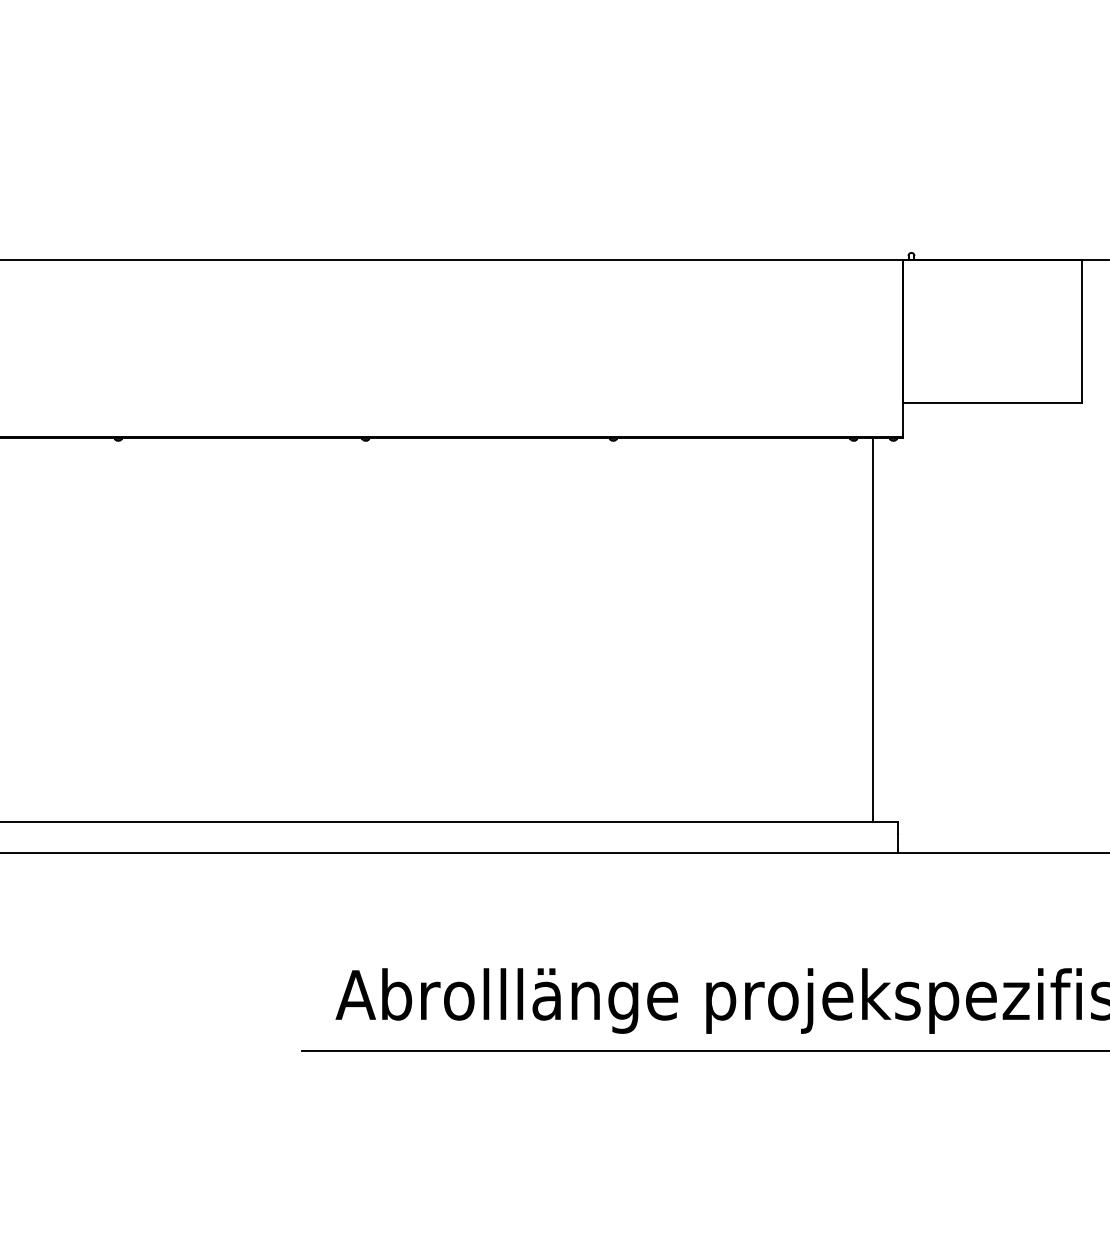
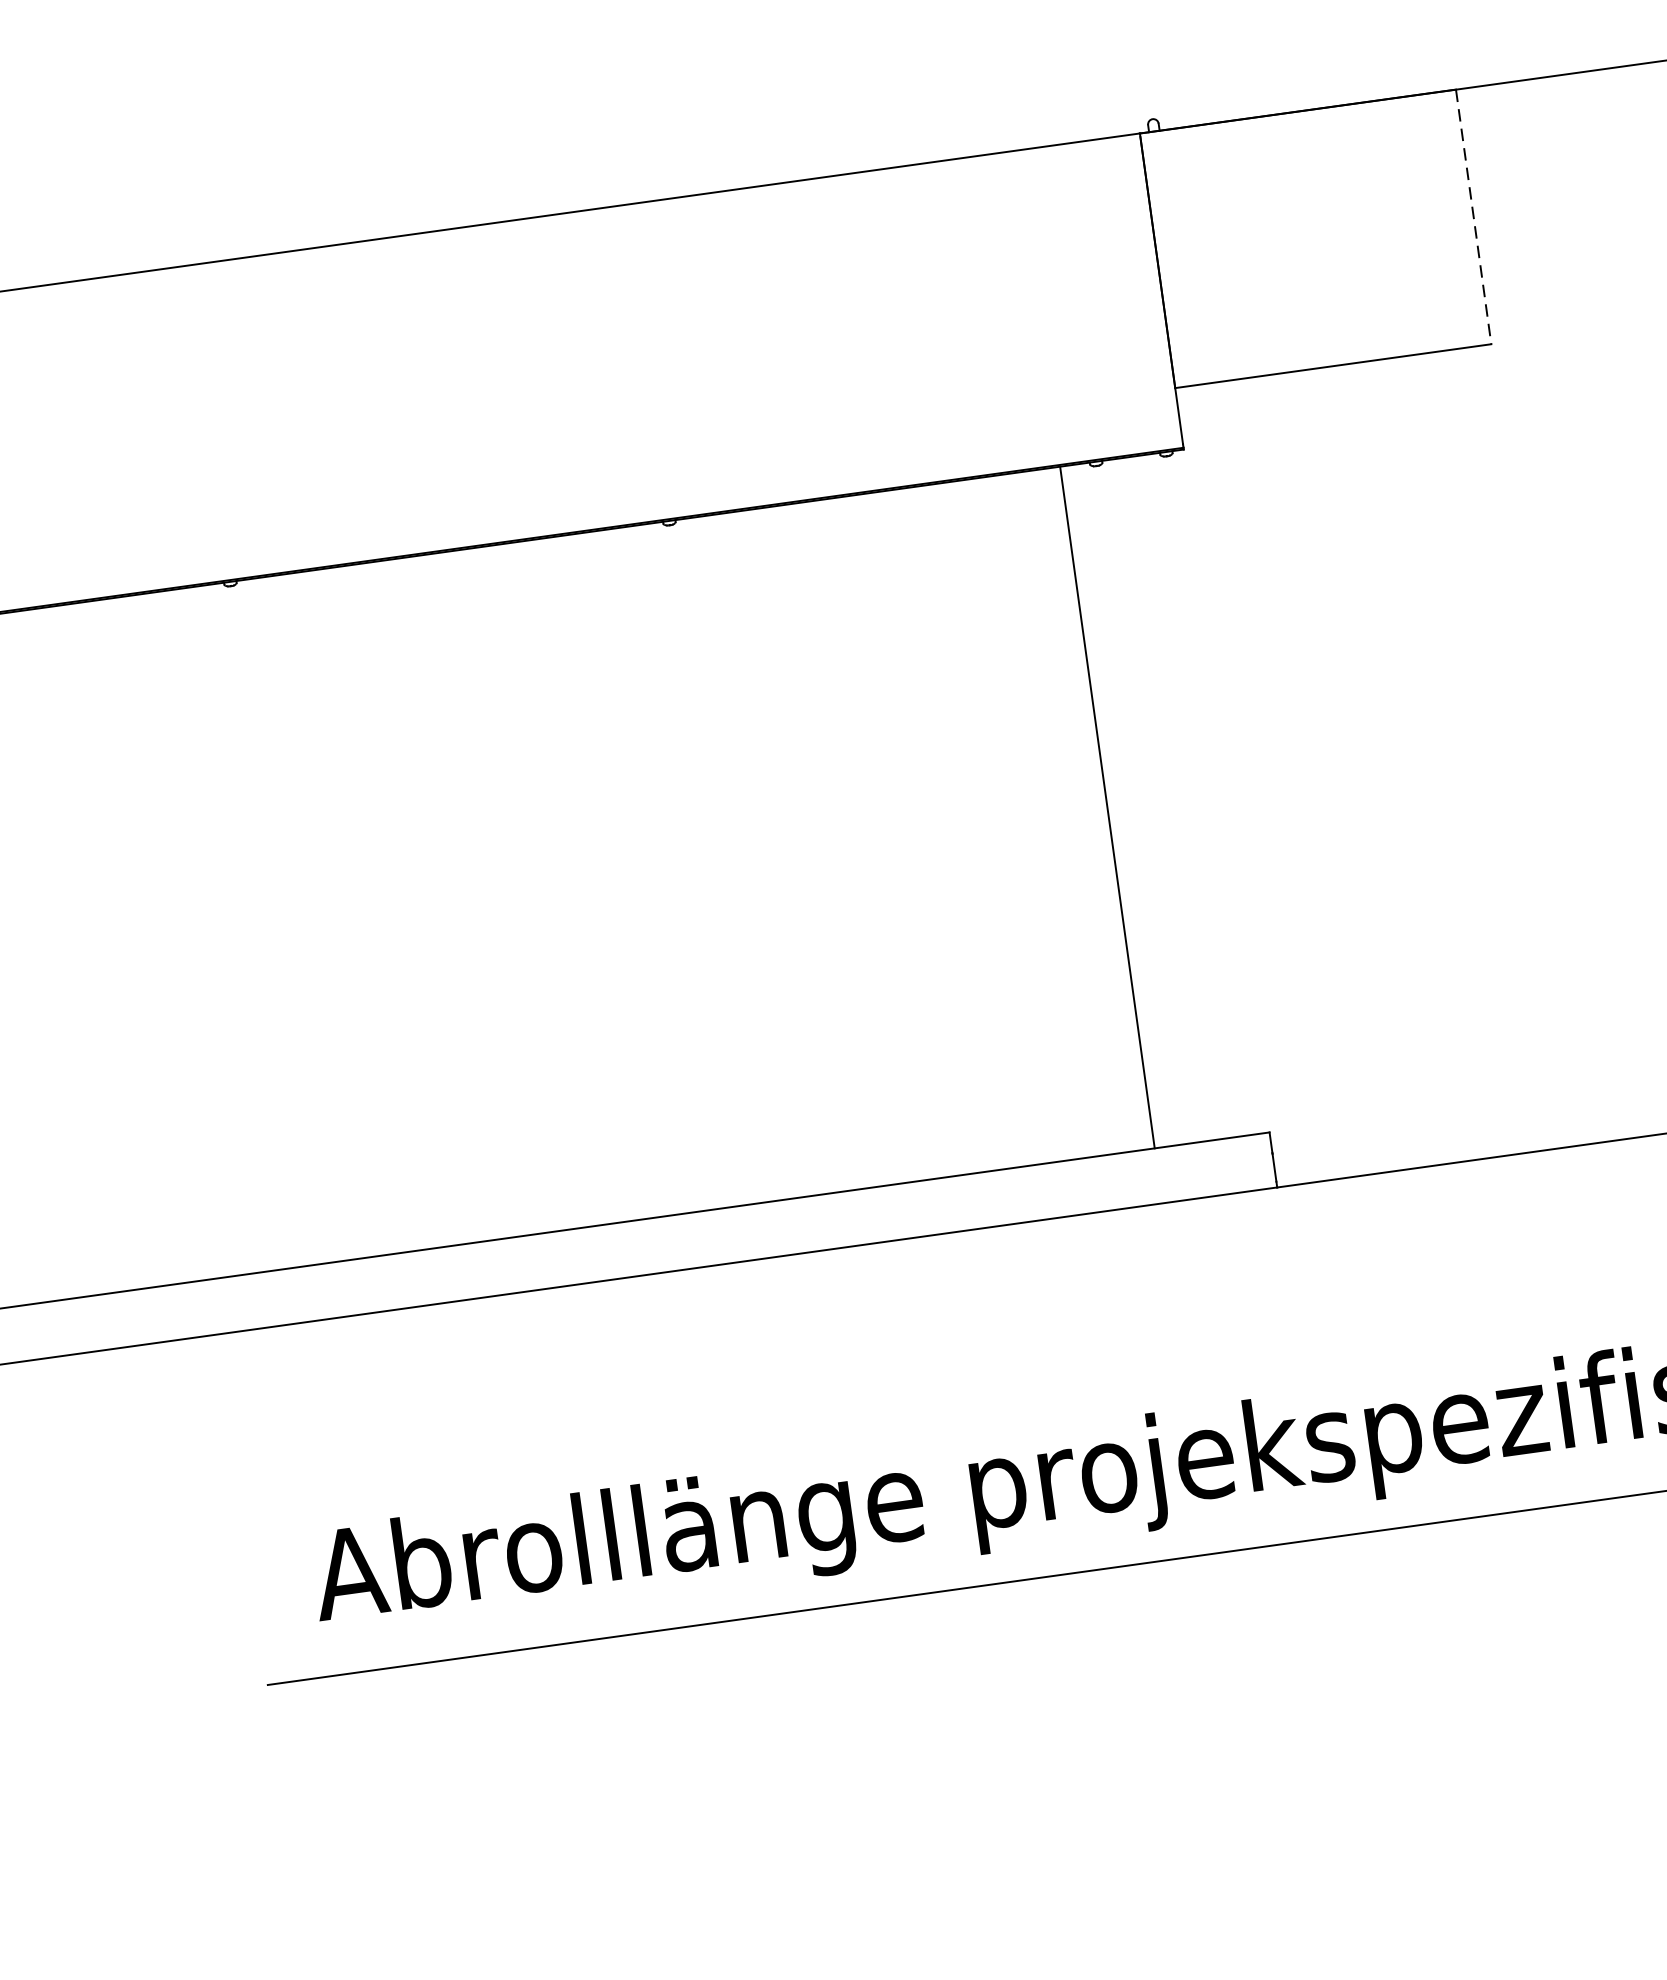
line: (1081, 331) -> (1473, 216), solid -> dashed
line: (872, 630) -> (1107, 808), moved

